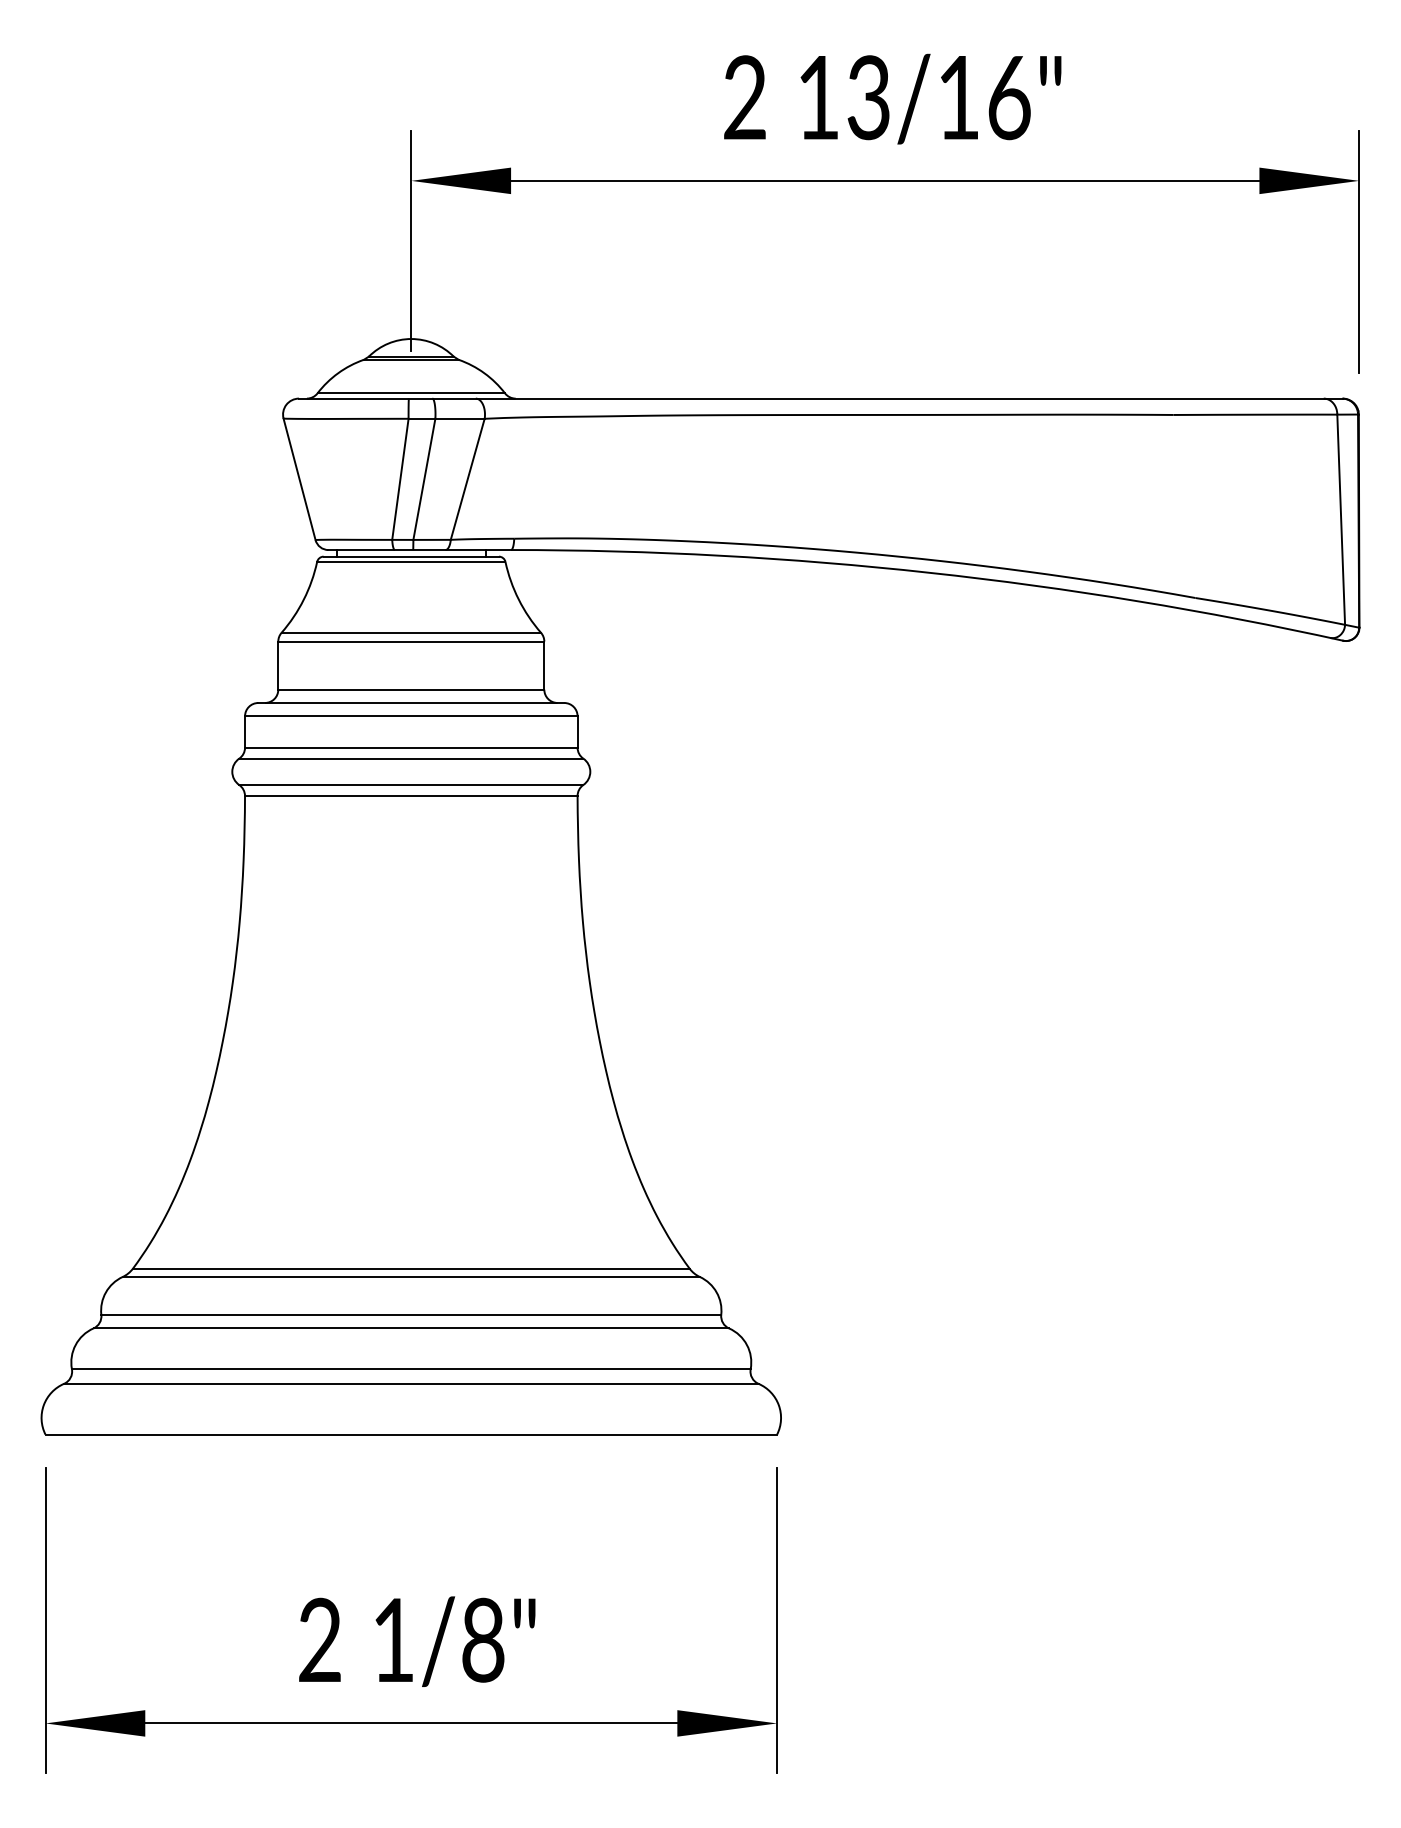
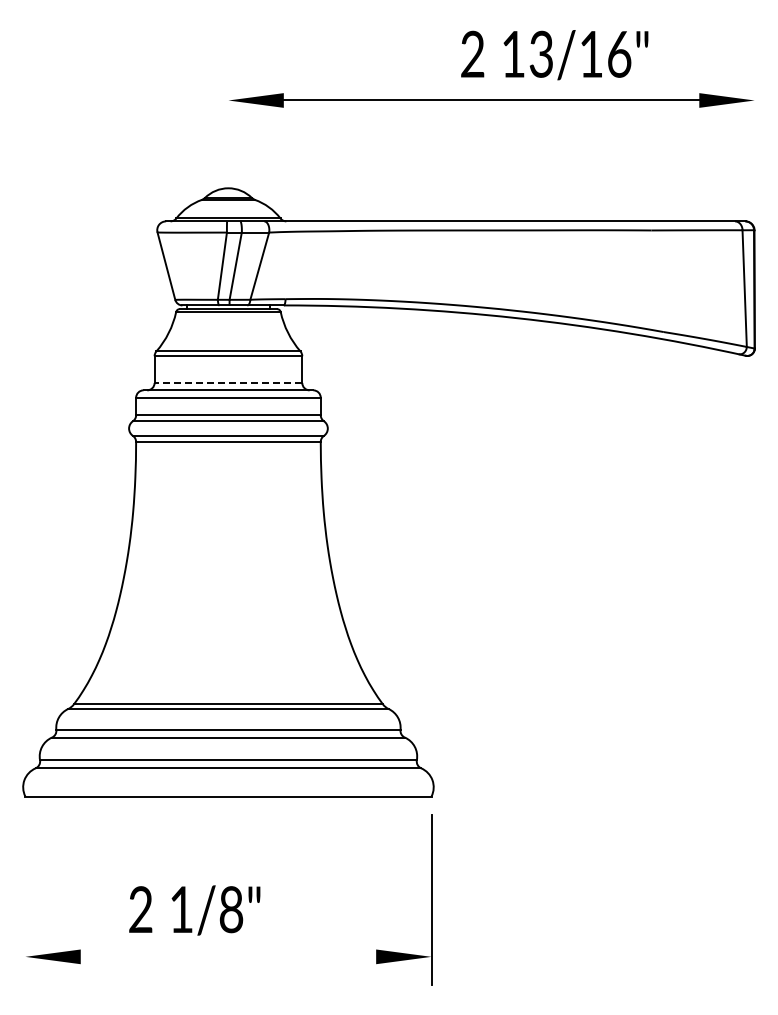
text: (892, 99) -> (554, 55), moved
line: (411, 240) -> (228, 133), removed
line: (1358, 251) -> (754, 139), removed
line: (411, 688) -> (228, 382), solid -> dashed
line: (45, 1620) -> (25, 899), removed
text: (416, 1641) -> (194, 910), moved
line: (411, 1722) -> (228, 956), removed

